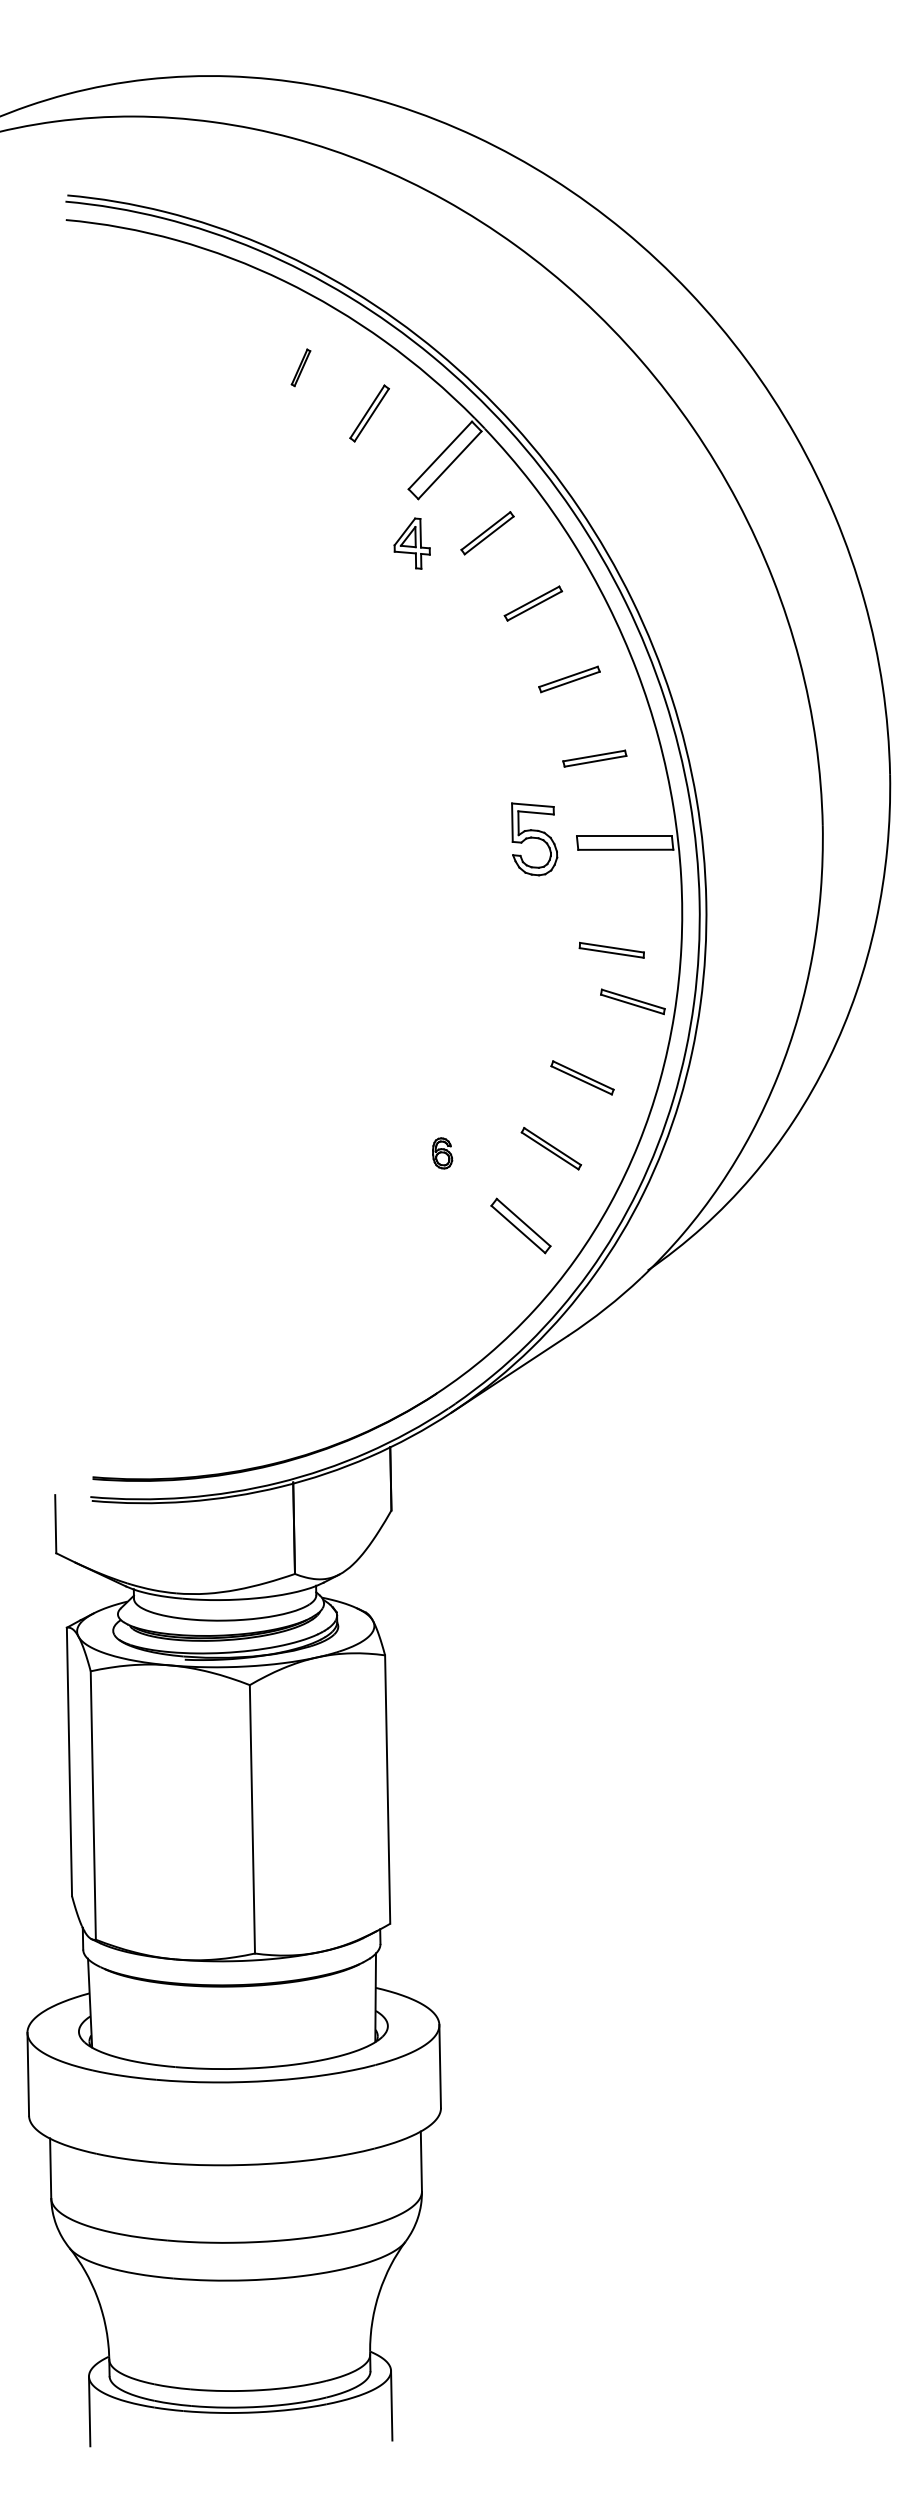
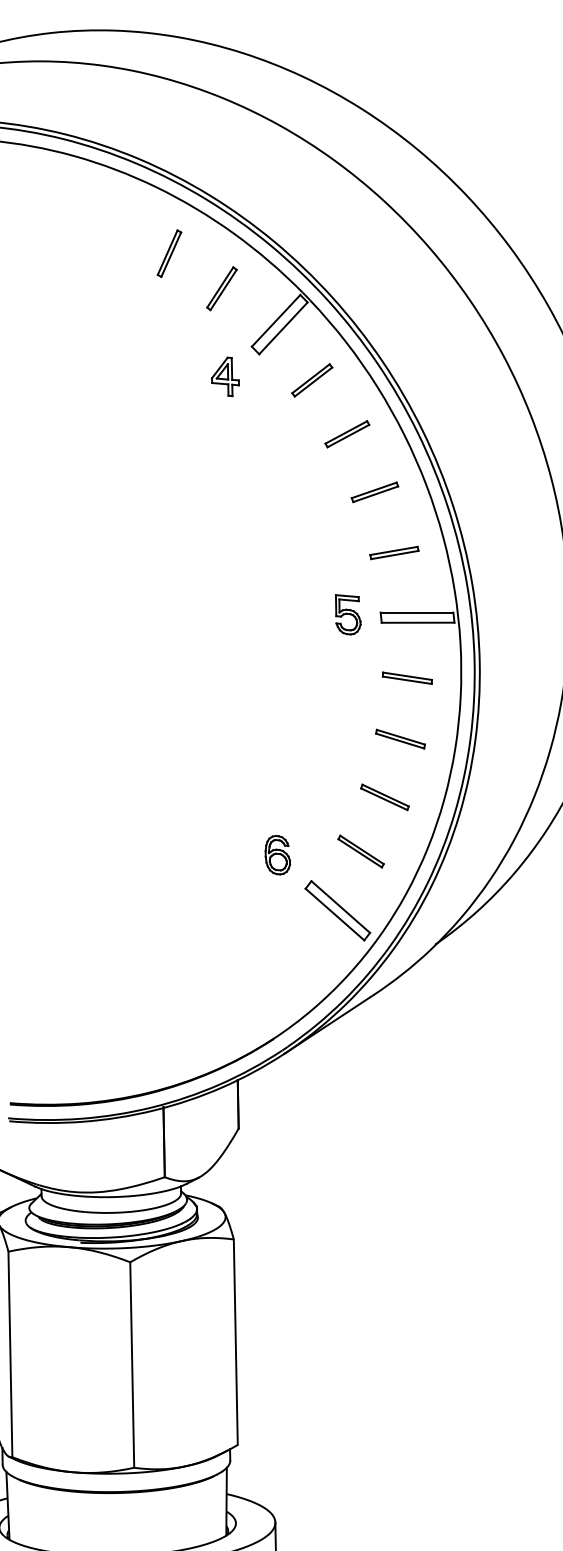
part: (300, 367) -> (169, 253), size x1.67
part: (411, 543) -> (224, 376), moved
part: (534, 839) -> (348, 614), size x0.71
part: (611, 949) -> (407, 677), moved
part: (632, 1001) -> (400, 738), moved
part: (442, 1153) -> (277, 855), size x1.67
part: (520, 1225) -> (337, 910), size x1.43

